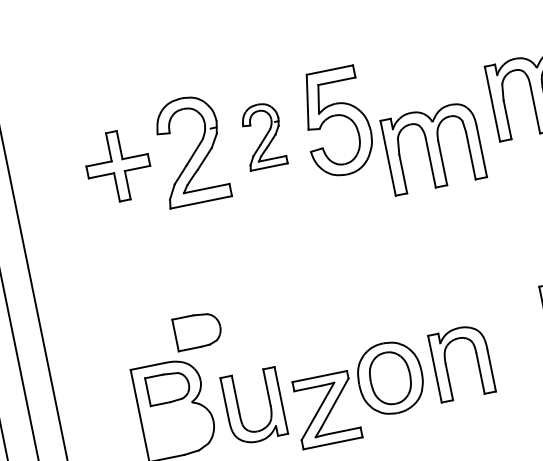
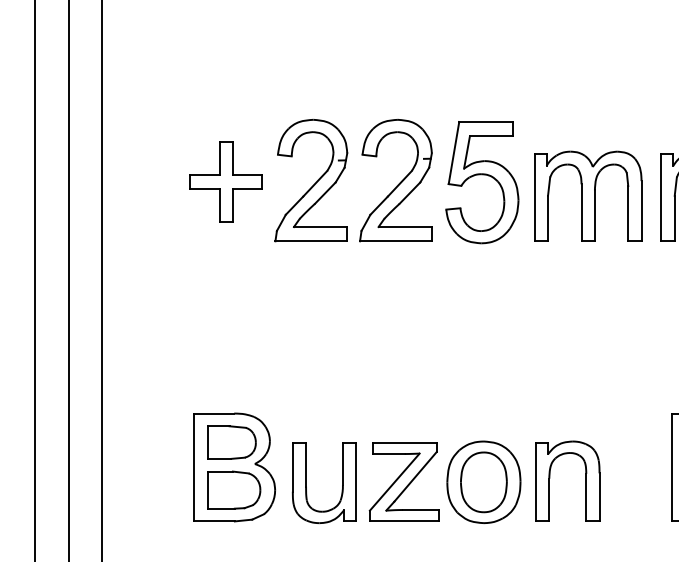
part: (262, 135) -> (395, 180), size x1.67
part: (433, 147) -> (588, 195), moved
part: (198, 330) -> (234, 489), moved
part: (325, 409) -> (403, 481), moved

